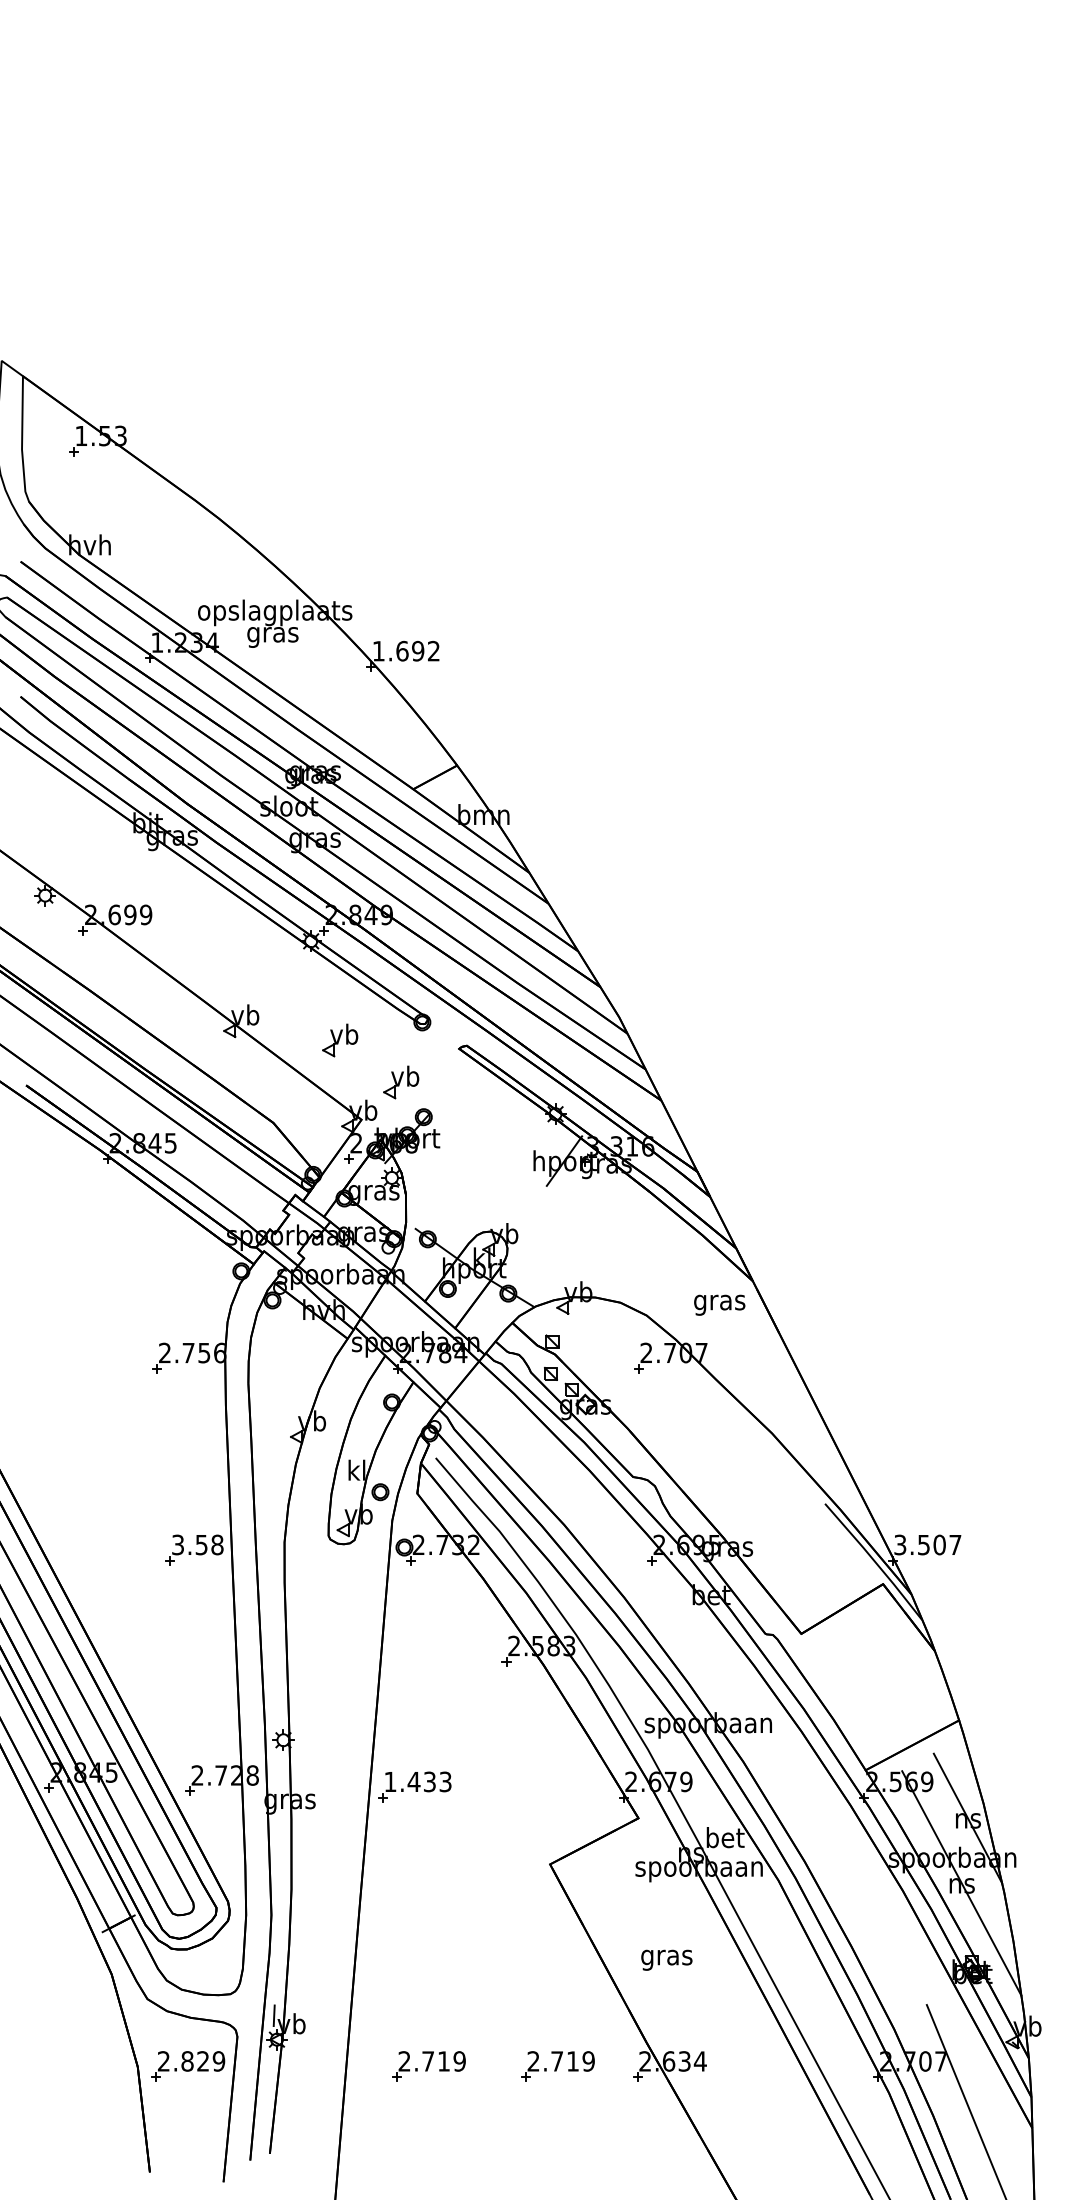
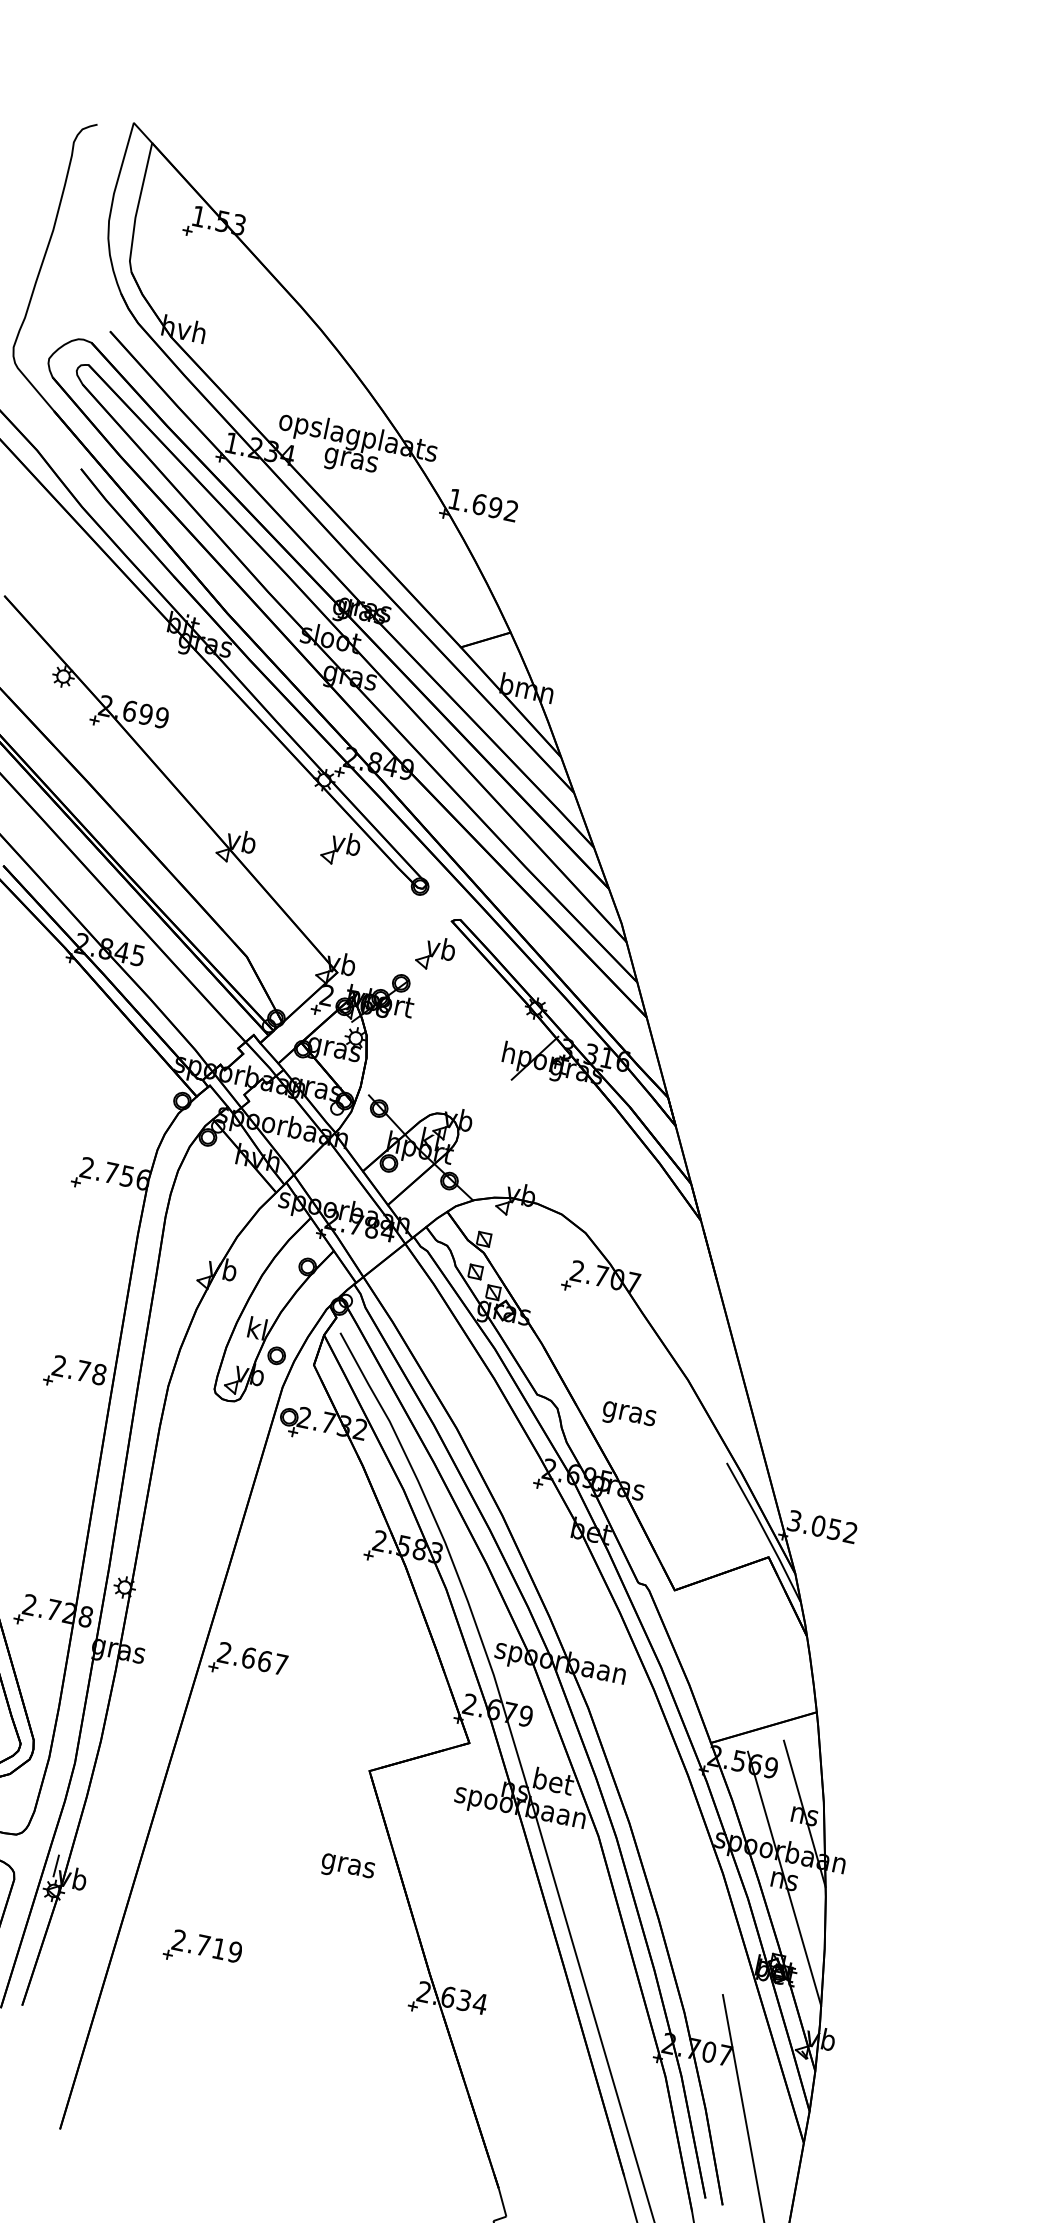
part: (340, 1040) -> (341, 848), moved
part: (401, 1082) -> (435, 953), moved
text: (719, 1304) -> (628, 1415), moved
text: (939, 1544) -> (834, 1528), 3.507 -> 3.052
text: (189, 1545) -> (70, 1369), 3.58 -> 2.78
text: (417, 1781) -> (252, 1658), 1.433 -> 2.667
text: (666, 1959) -> (347, 1867), moved
part: (557, 2066) -> (333, 1978), removed

